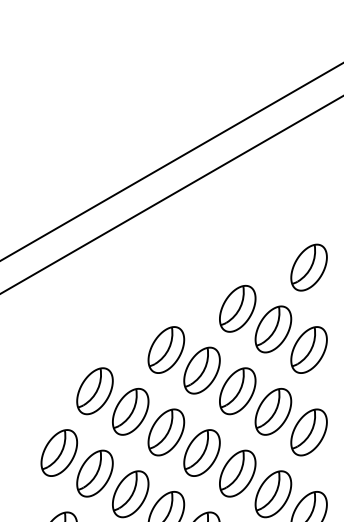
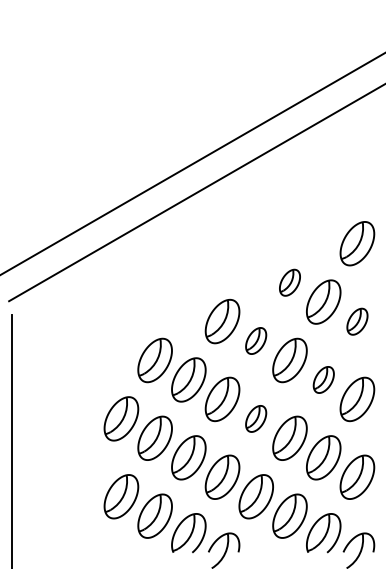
part: (237, 308) -> (289, 282), size x0.6
part: (309, 349) -> (357, 321), size x0.6
part: (201, 370) -> (255, 340), size x0.6
part: (273, 411) -> (323, 379), size x0.6
part: (201, 452) -> (255, 418), size x0.6

